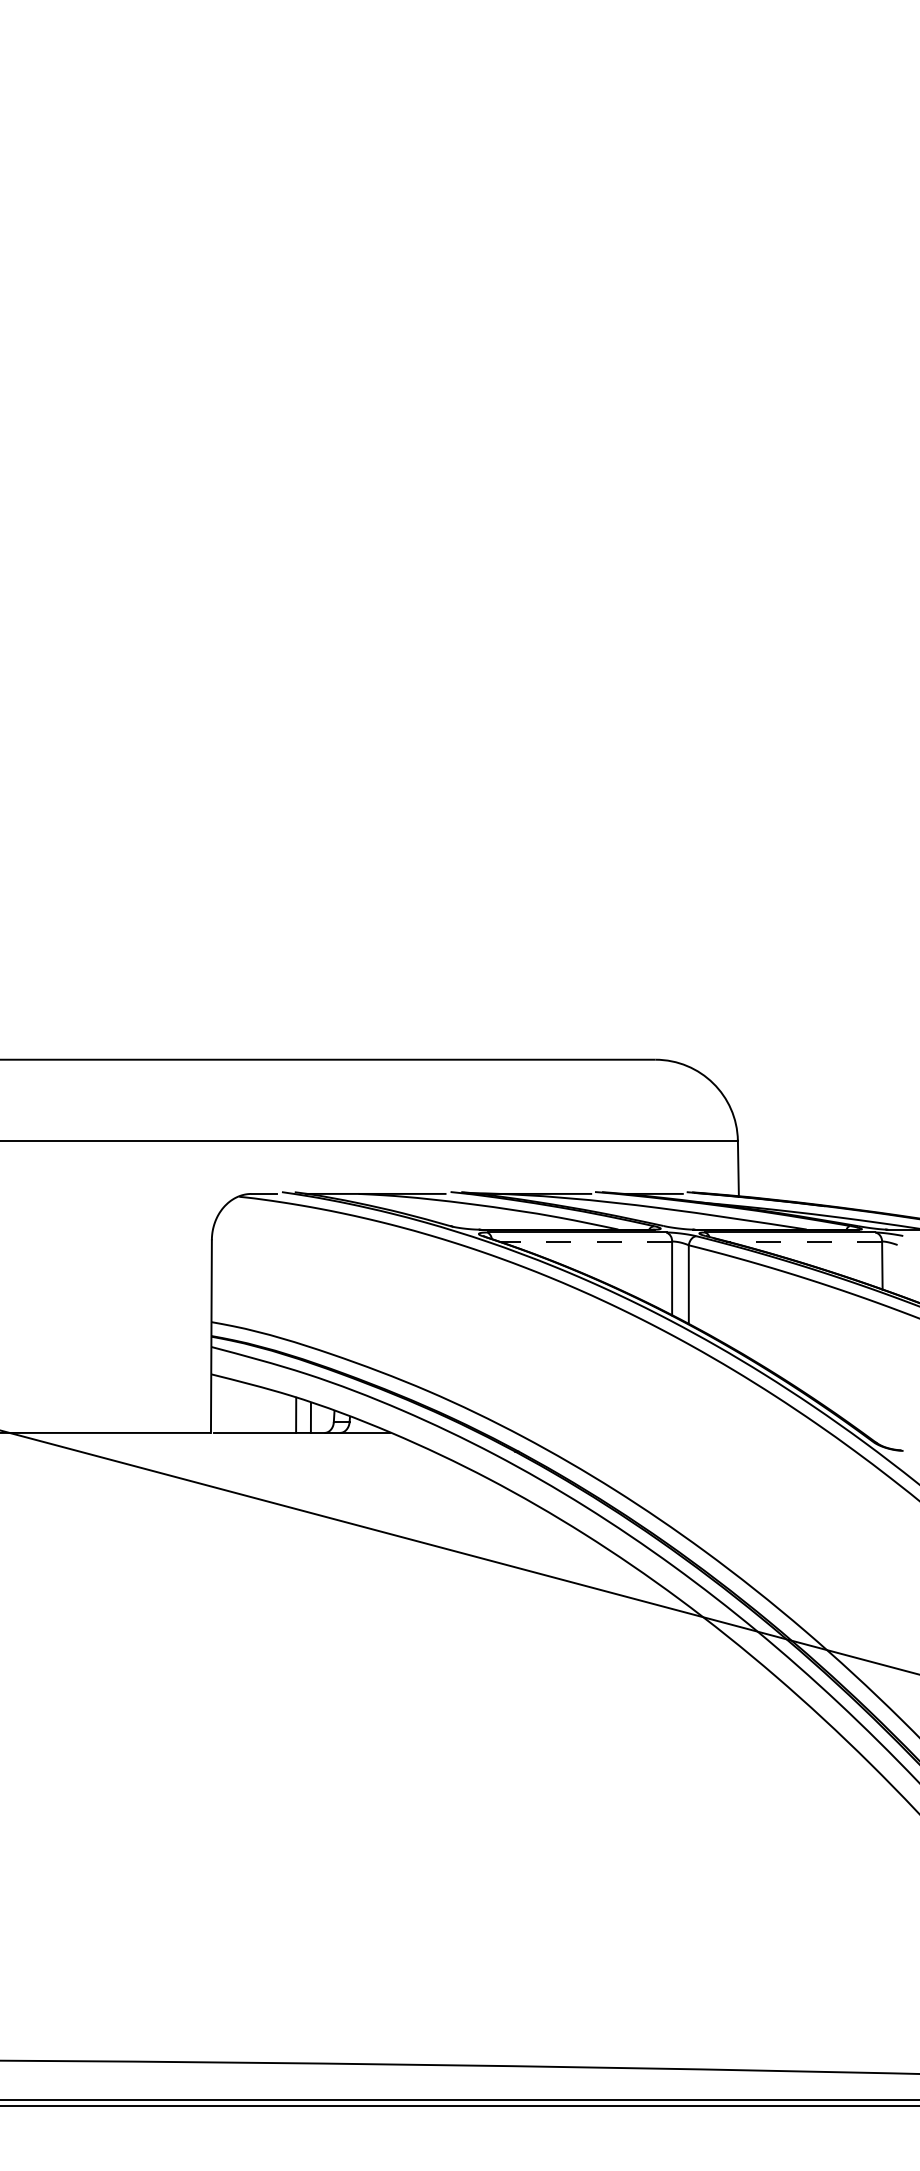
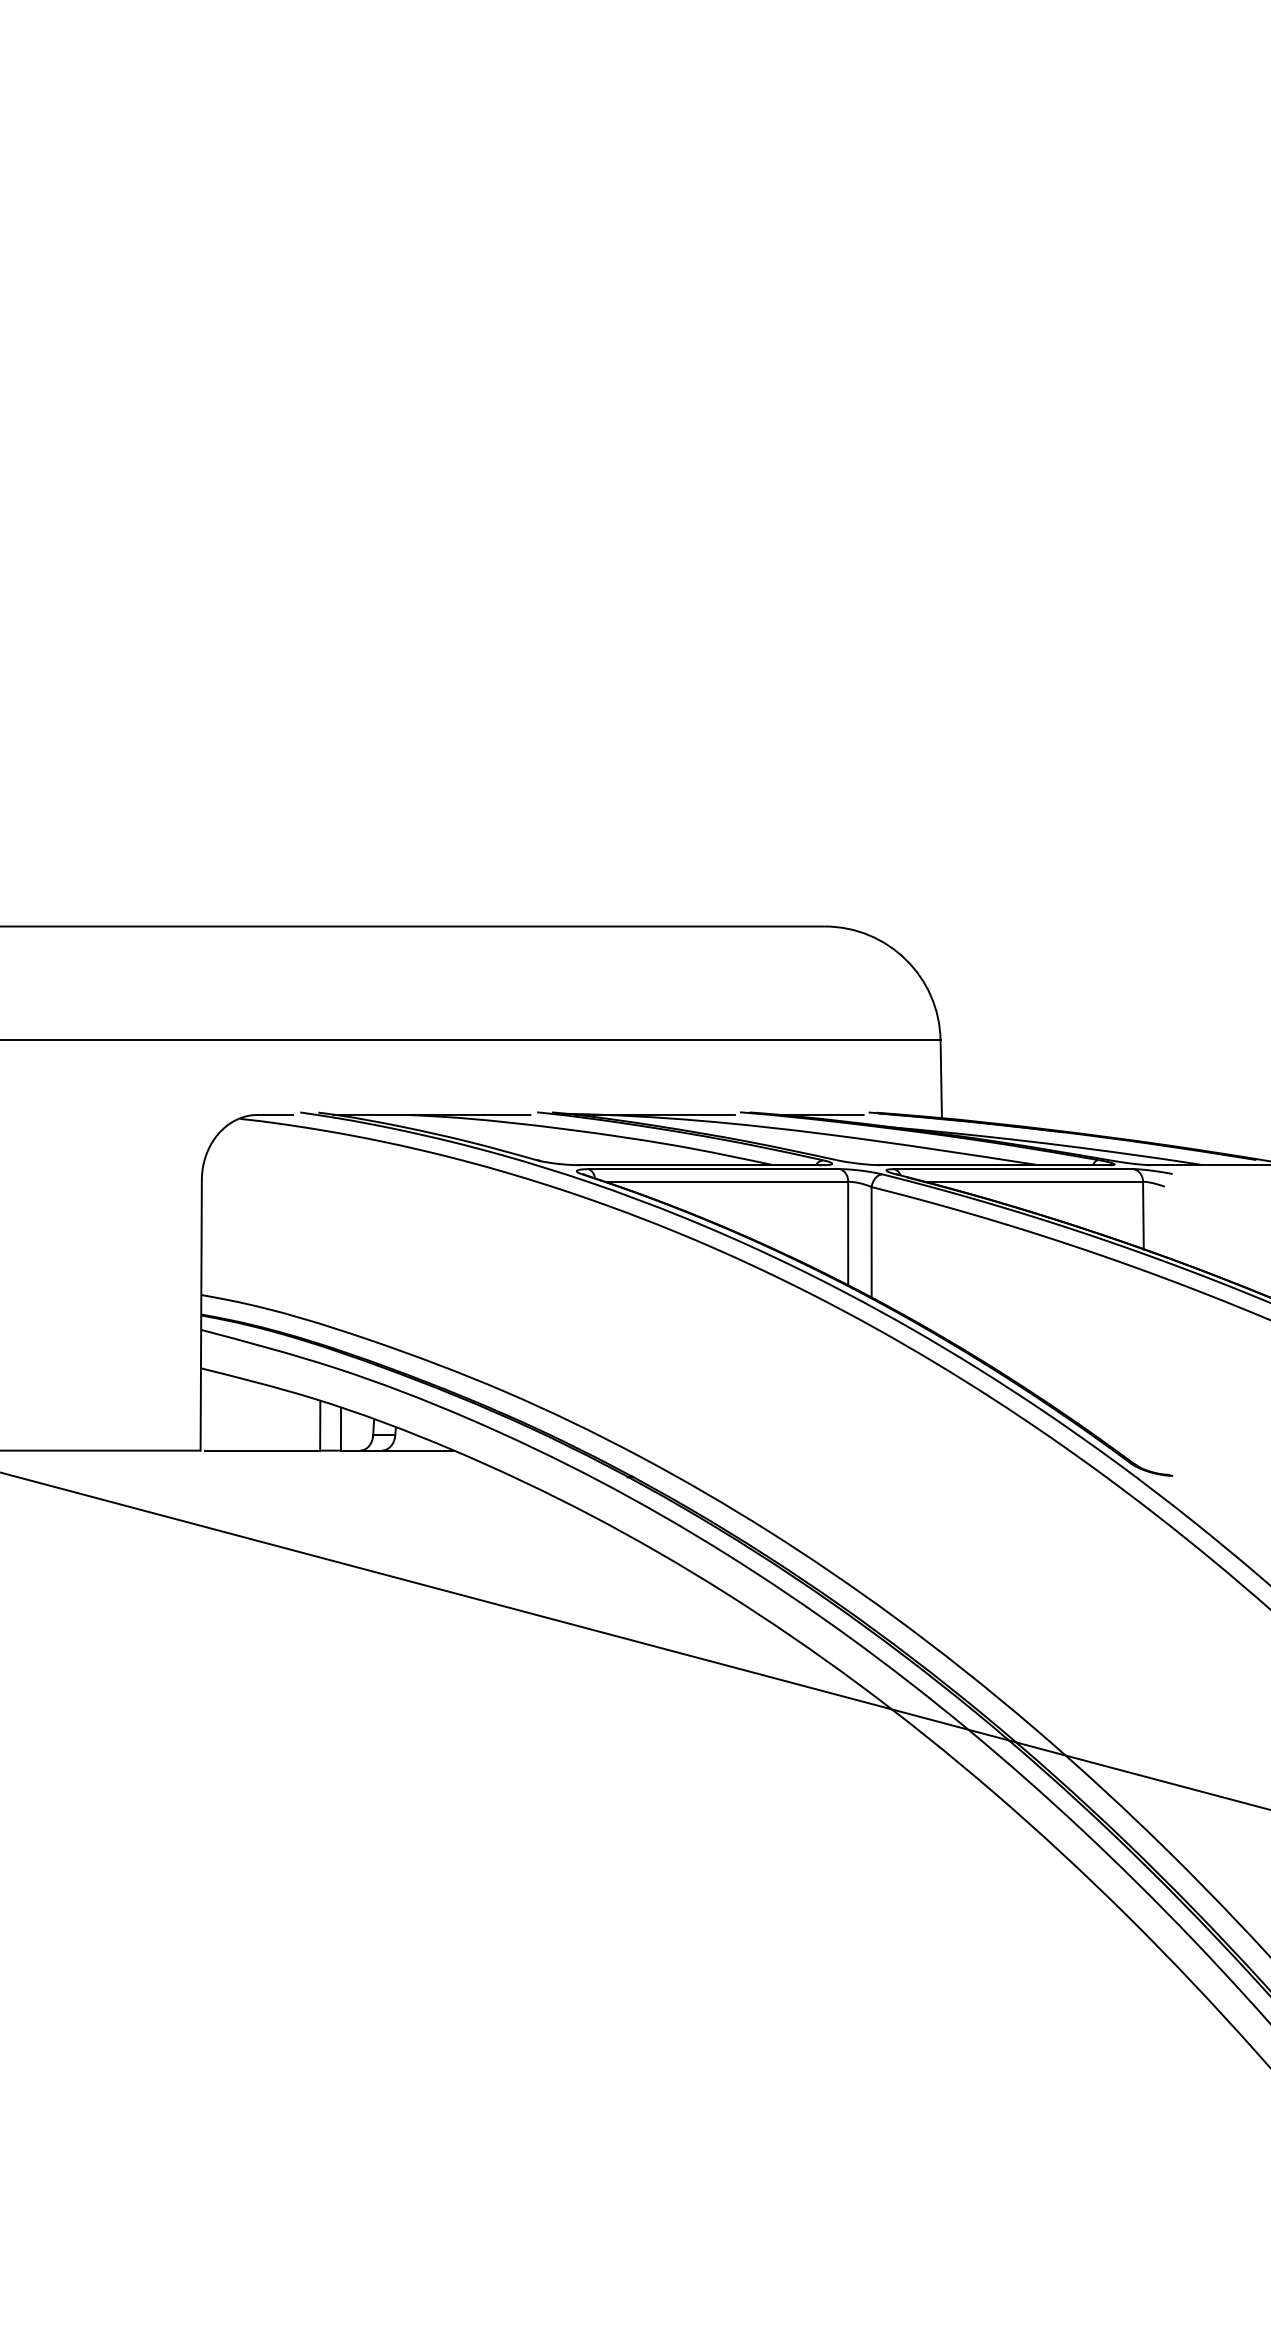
line: (585, 1241) -> (726, 1181), dashed -> solid
line: (803, 1241) -> (1032, 1181), dashed -> solid

